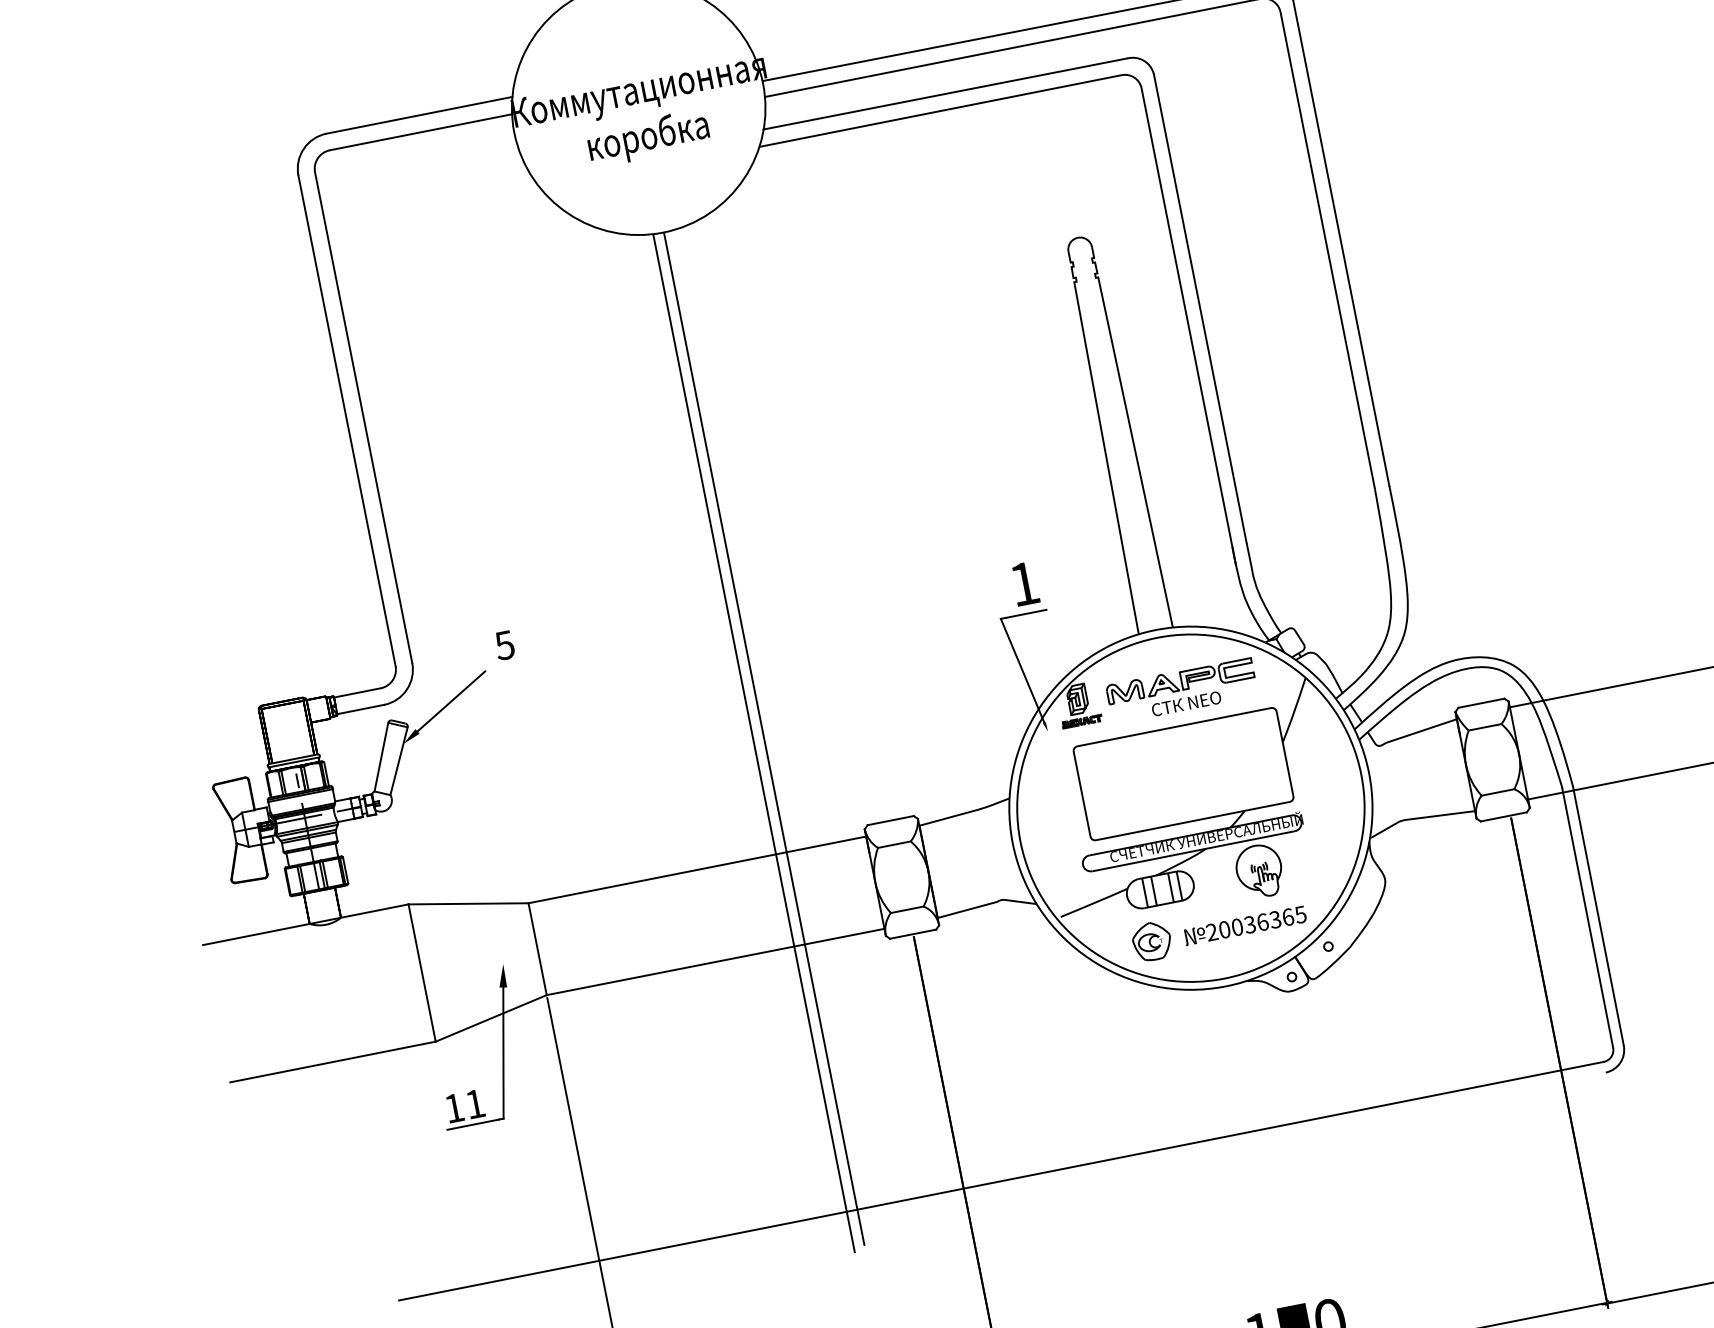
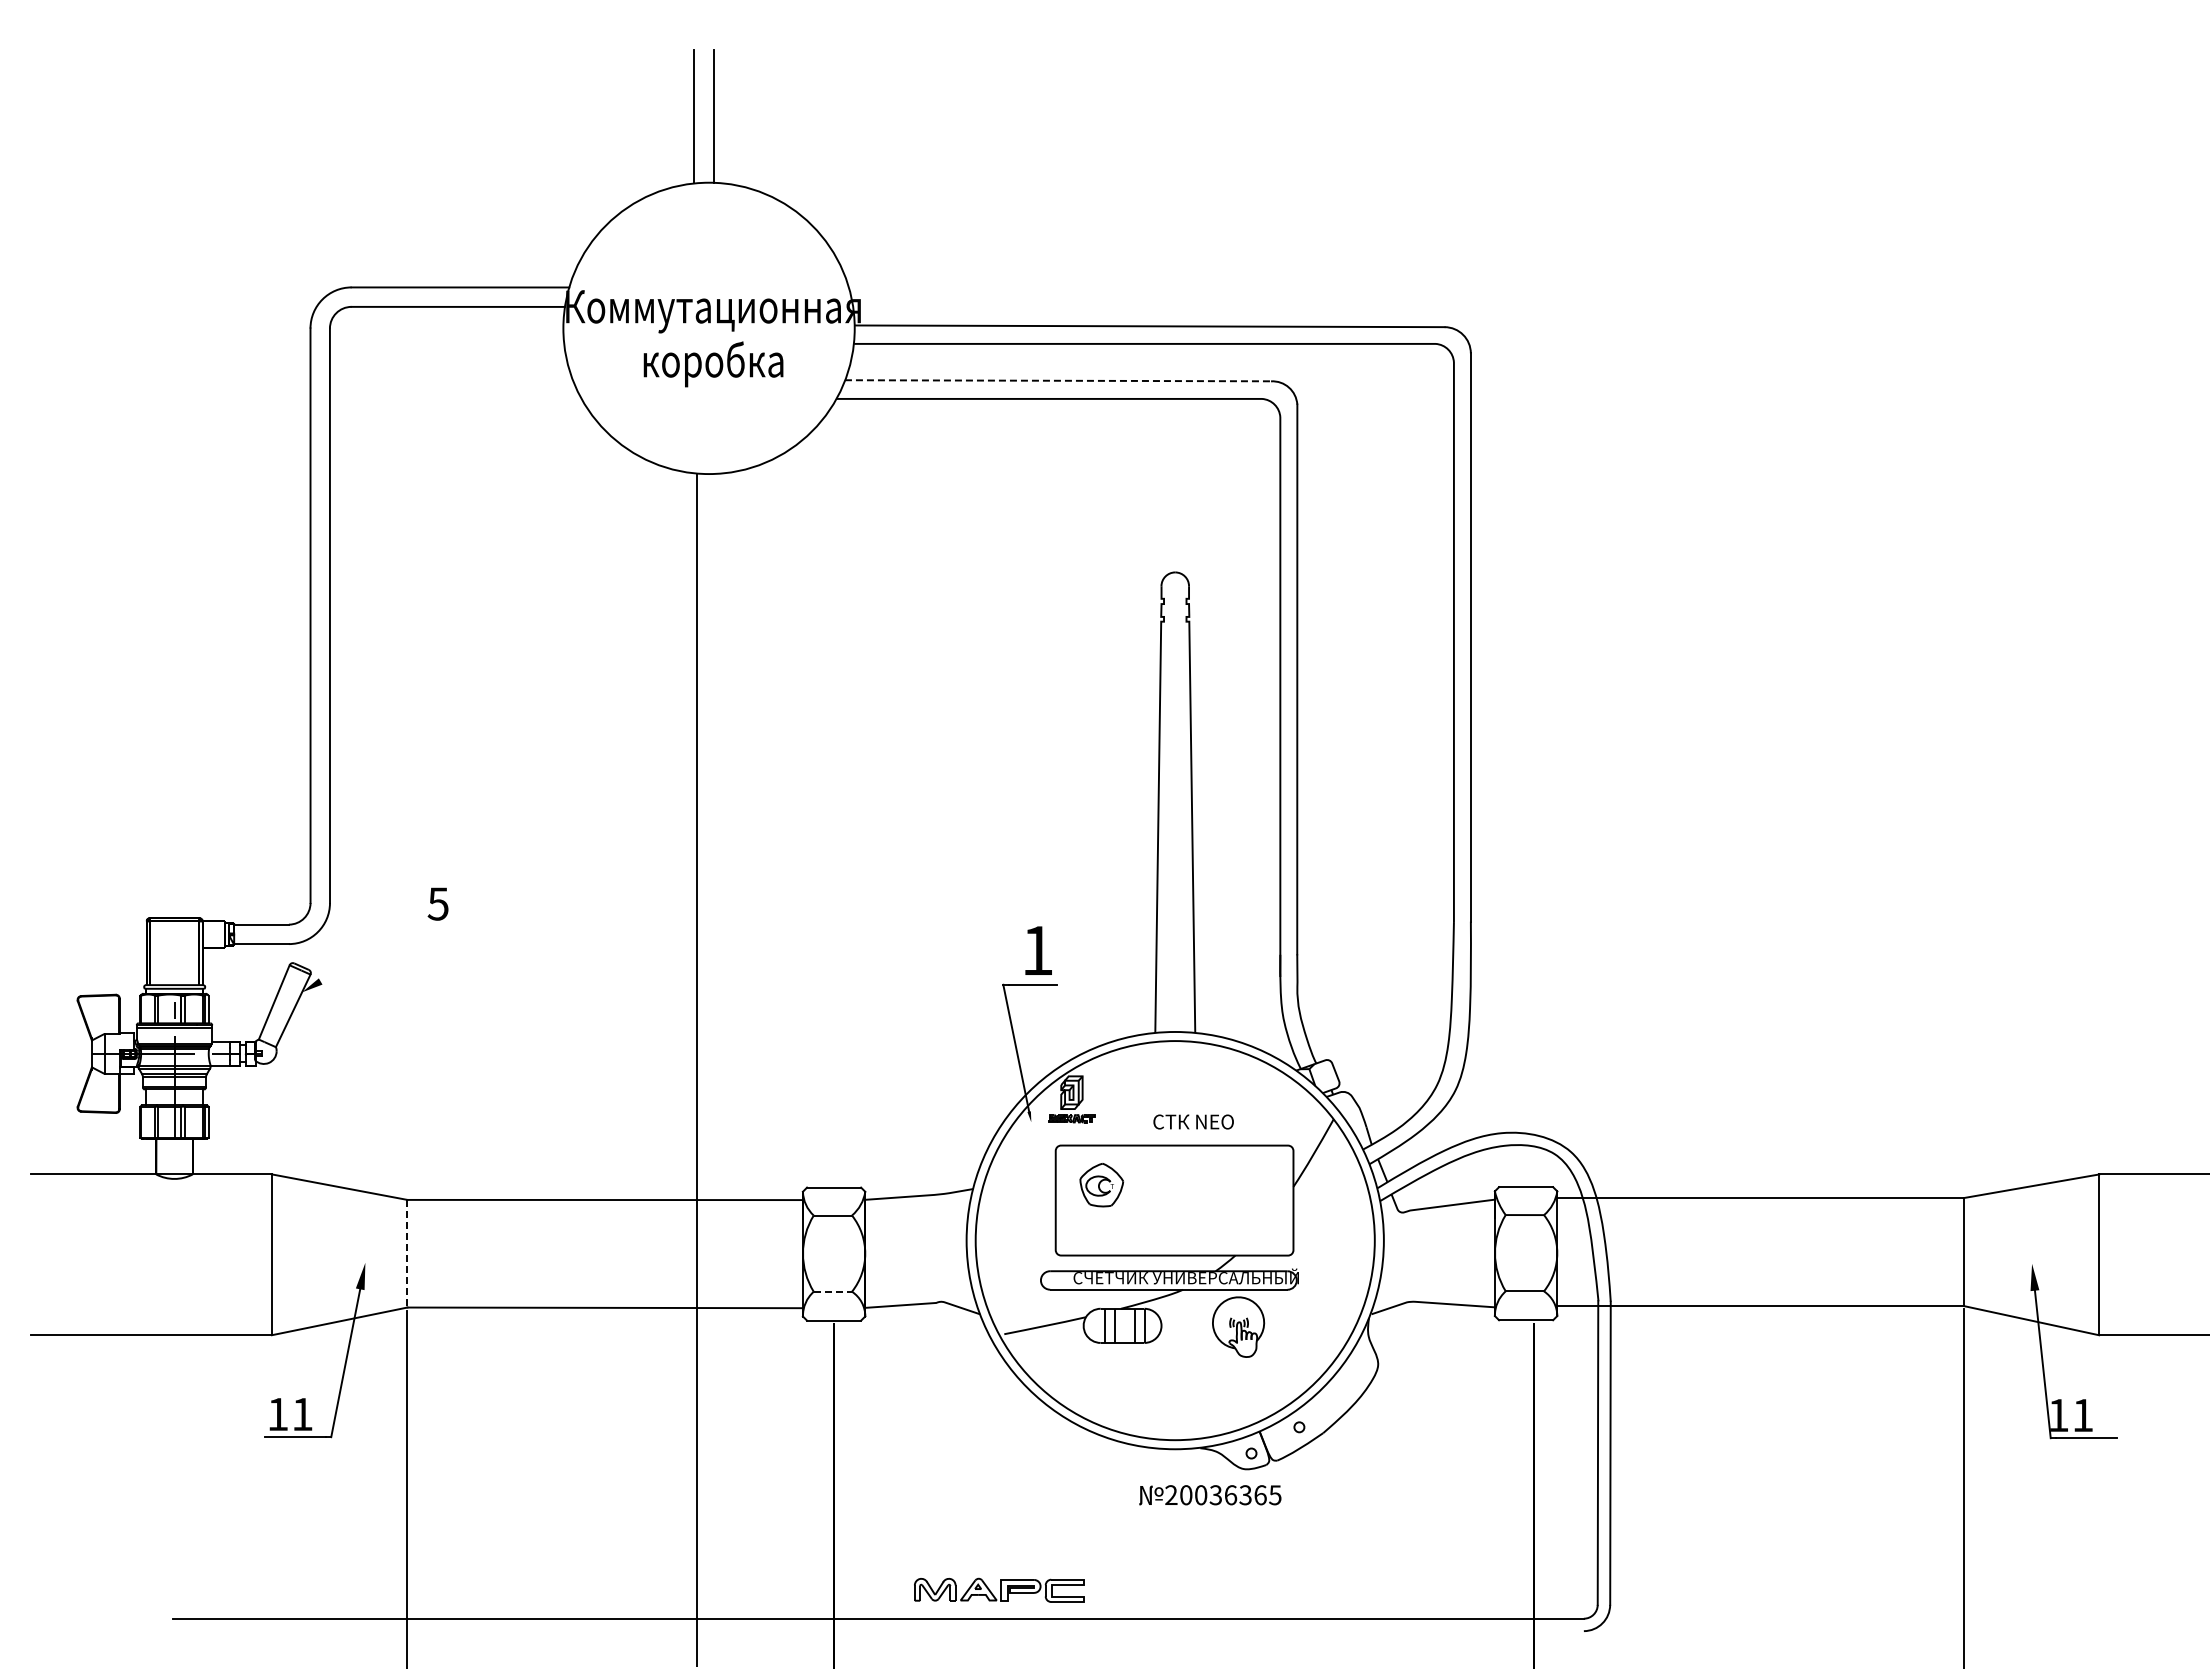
line: (945, 93) -> (1058, 380), solid -> dashed
part: (1180, 680) -> (999, 1589), moved
line: (451, 700) -> (365, 954), removed
line: (763, 738) -> (709, 1066), removed
line: (907, 909) -> (833, 1291), solid -> dashed
text: (1245, 925) -> (1210, 1495), moved
part: (1151, 941) -> (1101, 1185), moved
line: (537, 949) -> (407, 1253), solid -> dashed

